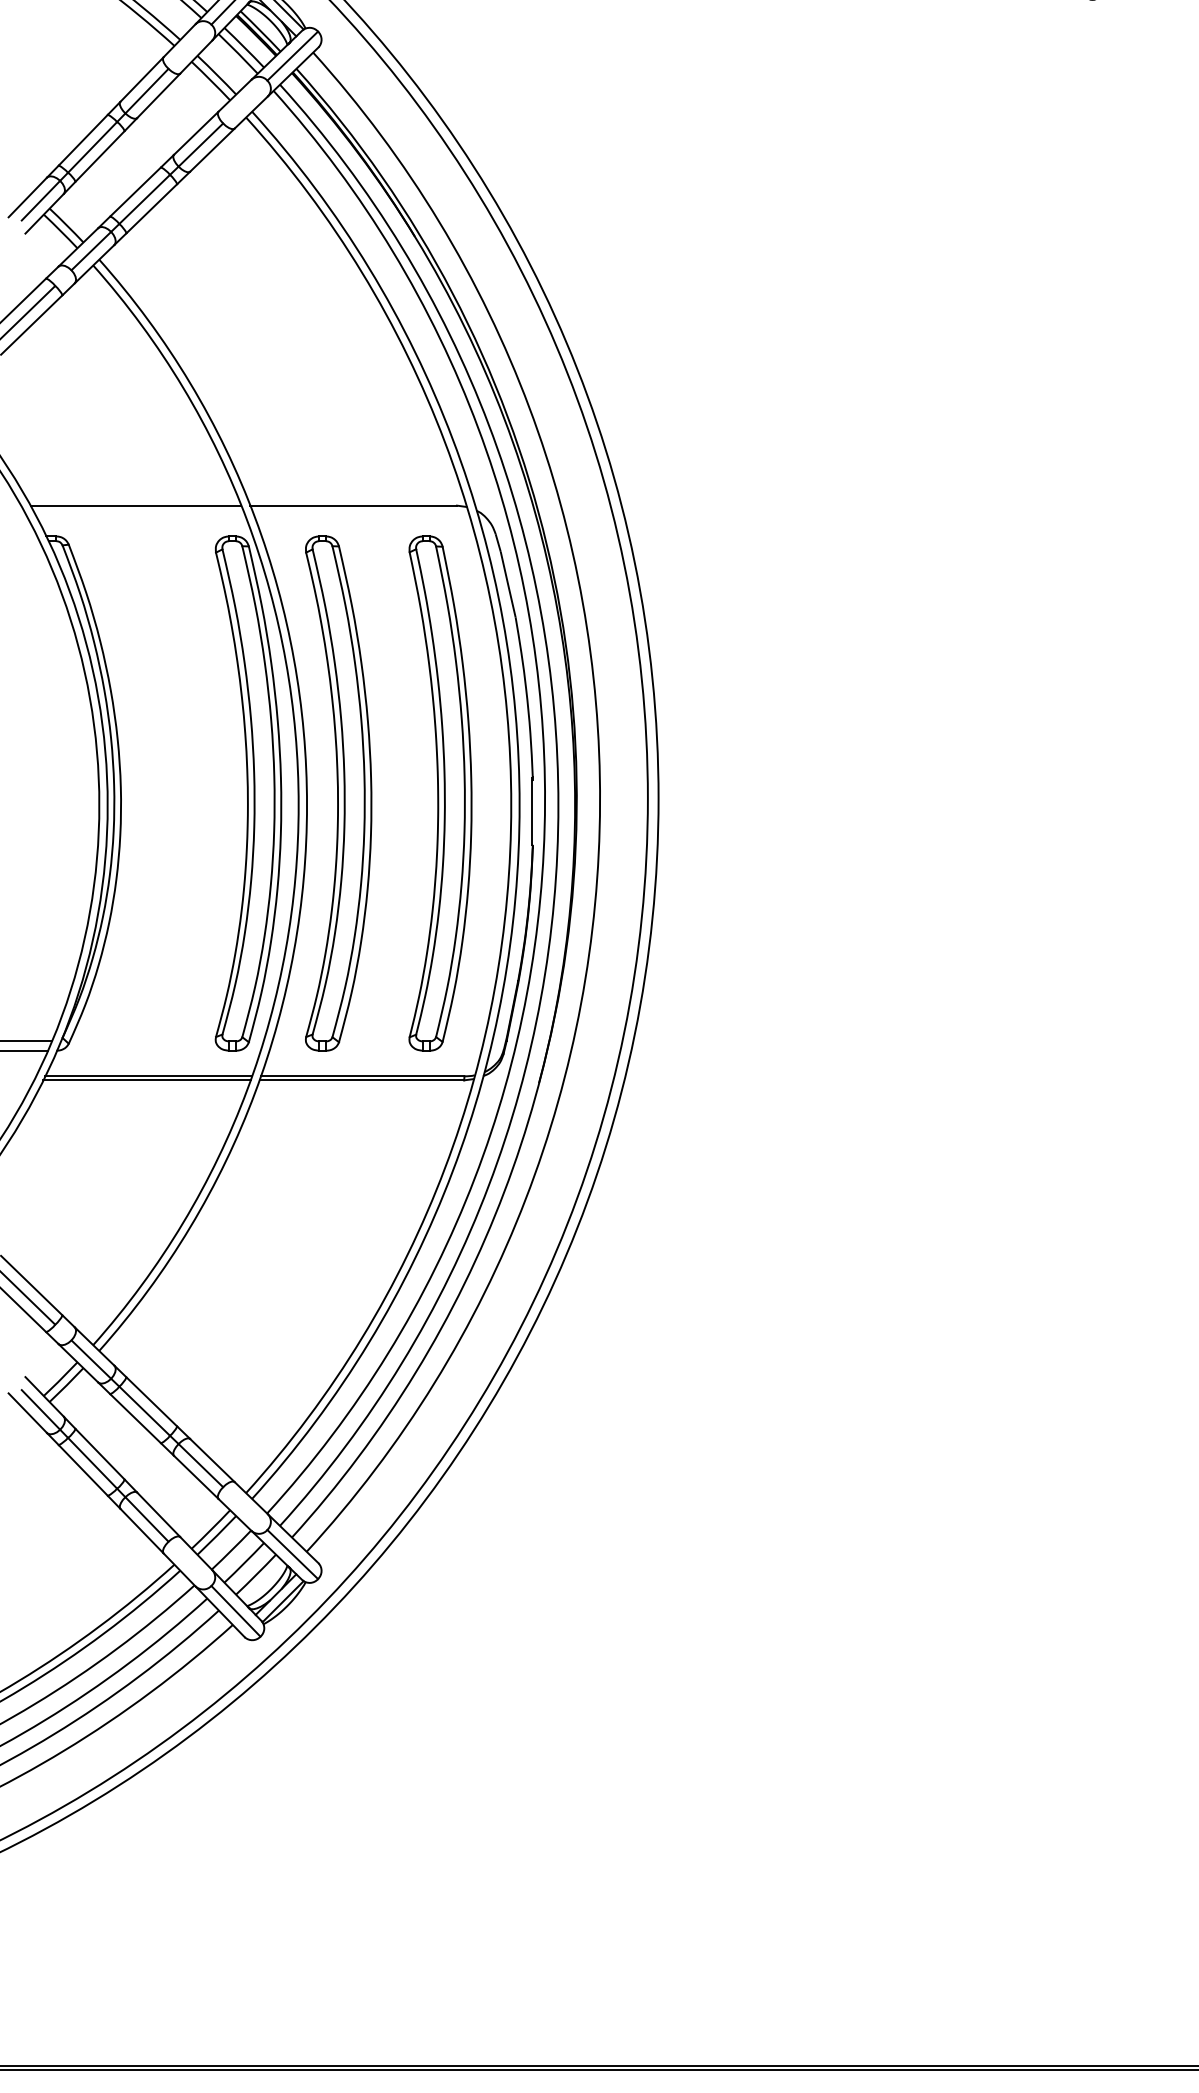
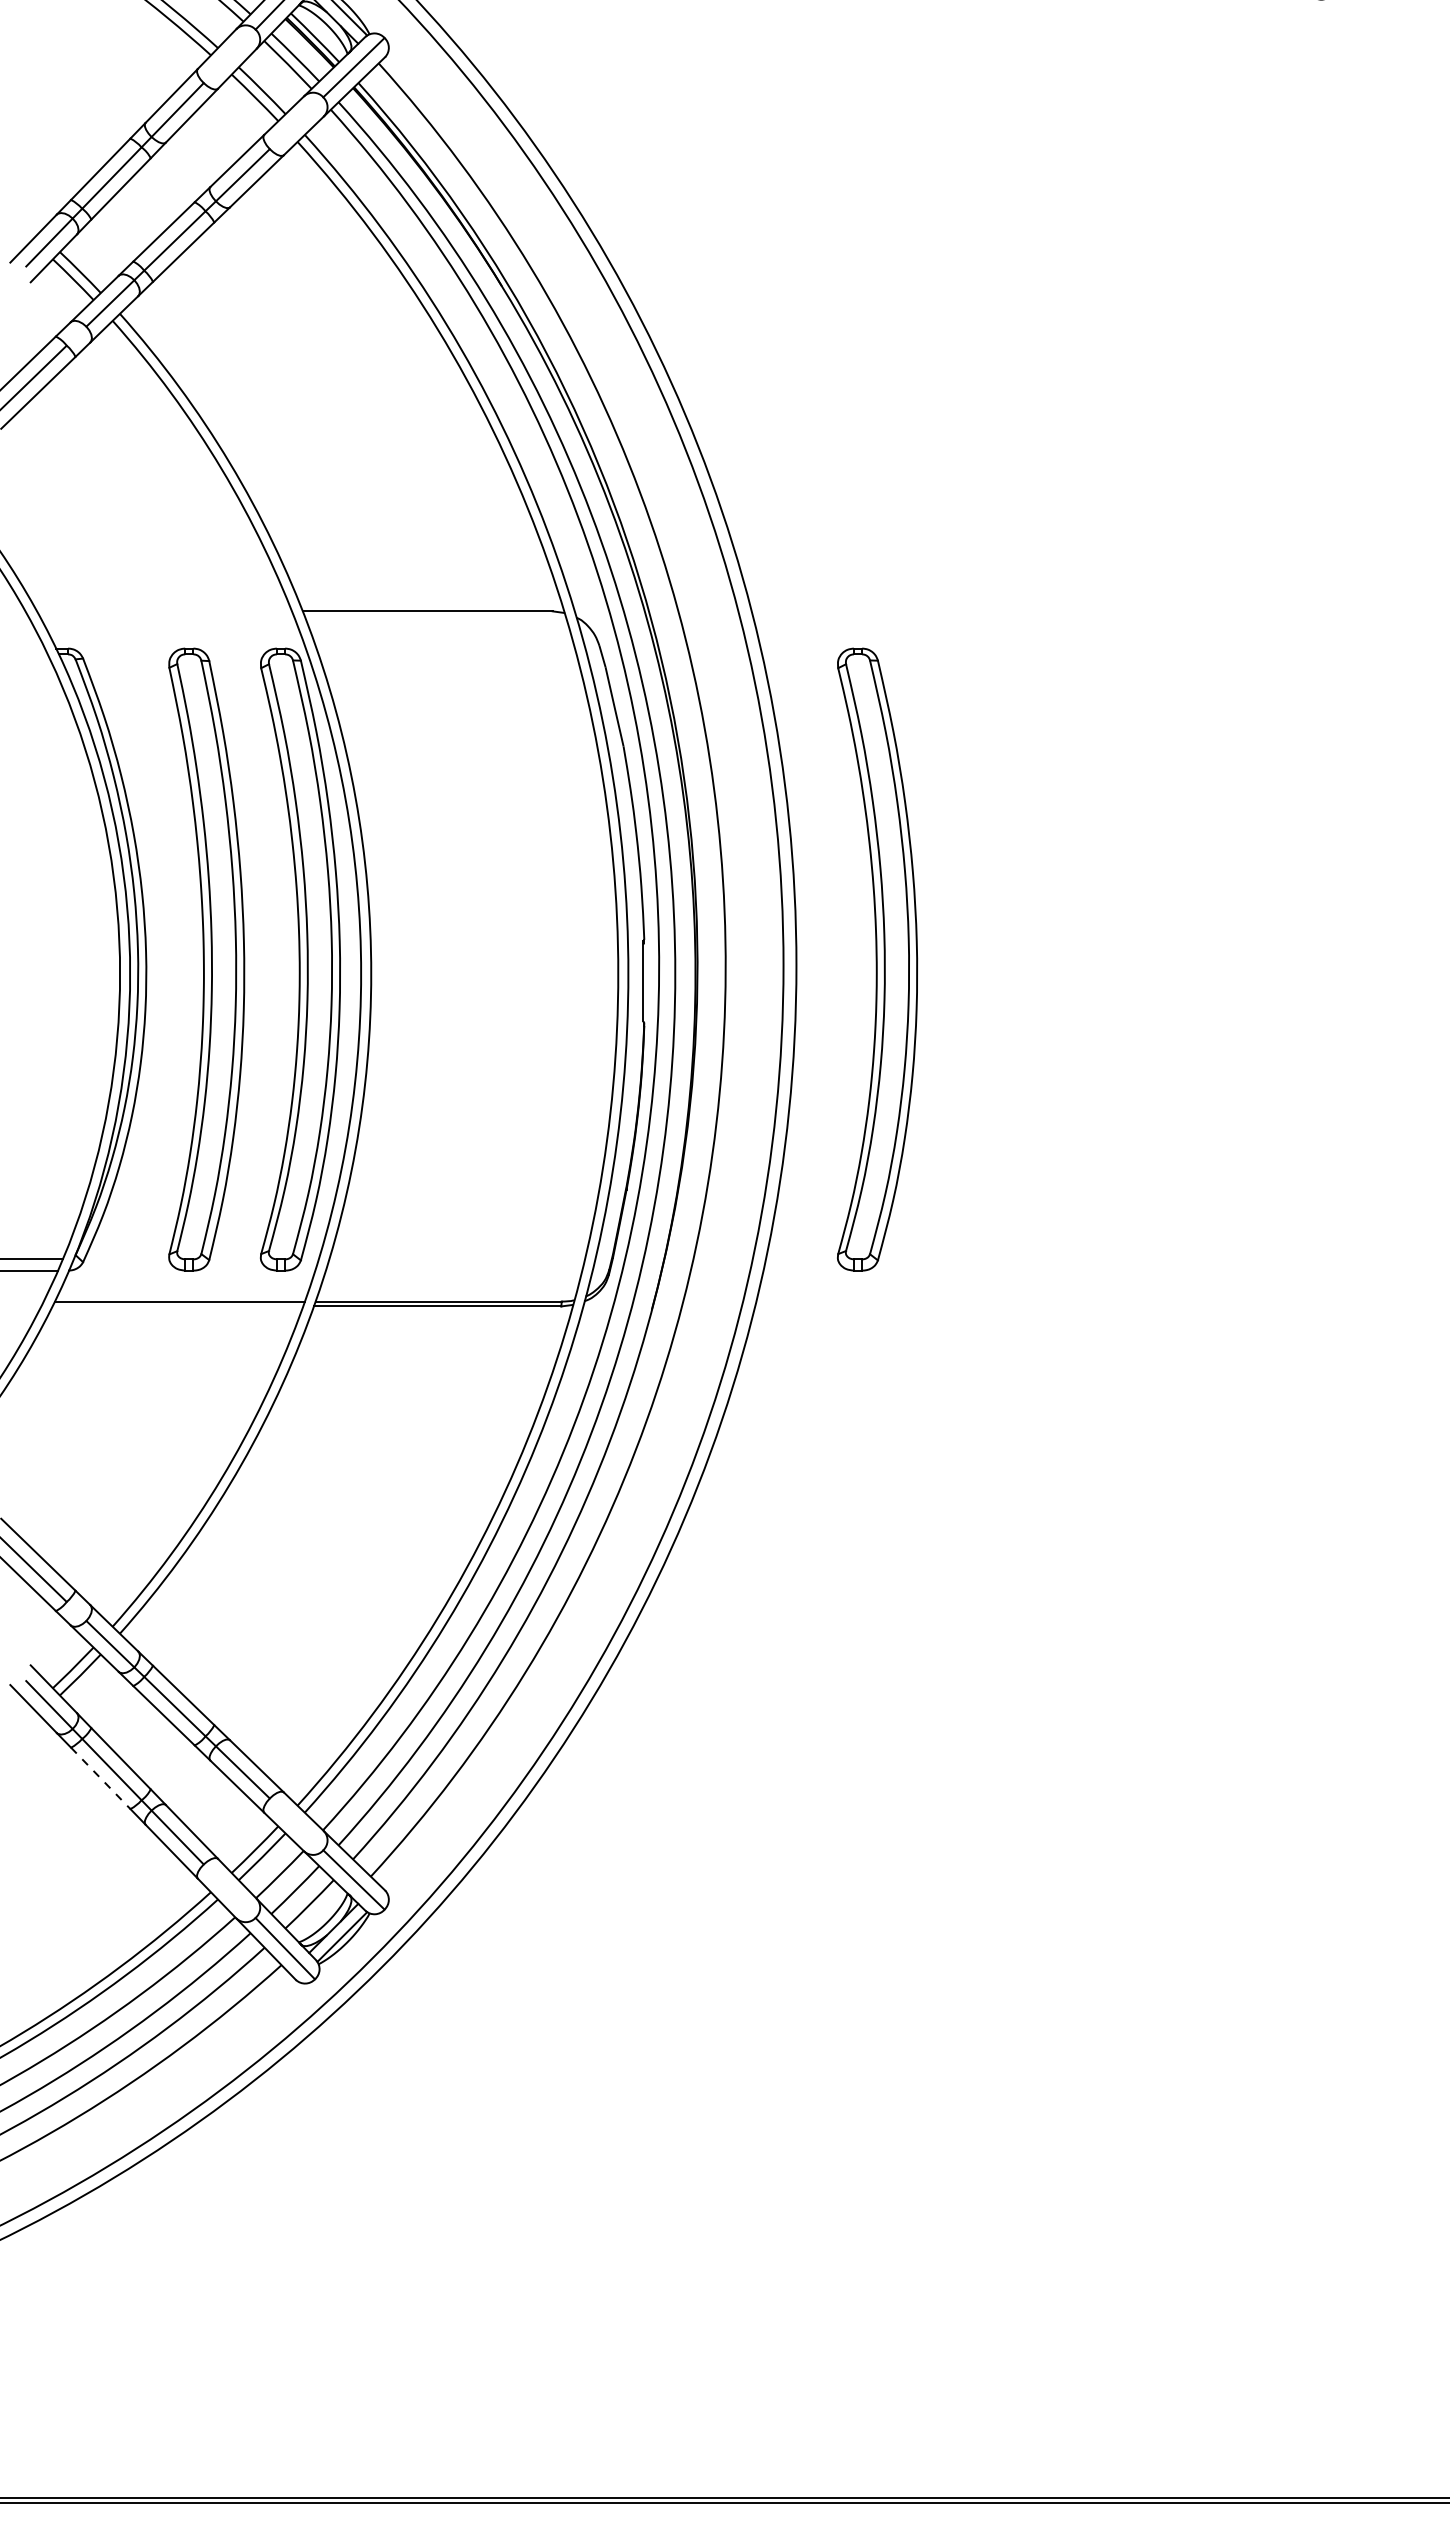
line: (135, 505) -> (163, 611), removed
part: (338, 793) -> (877, 959), moved
part: (440, 793) -> (206, 959), moved
line: (146, 1080) -> (177, 1306), removed
line: (83, 1470) -> (100, 1778), solid -> dashed

